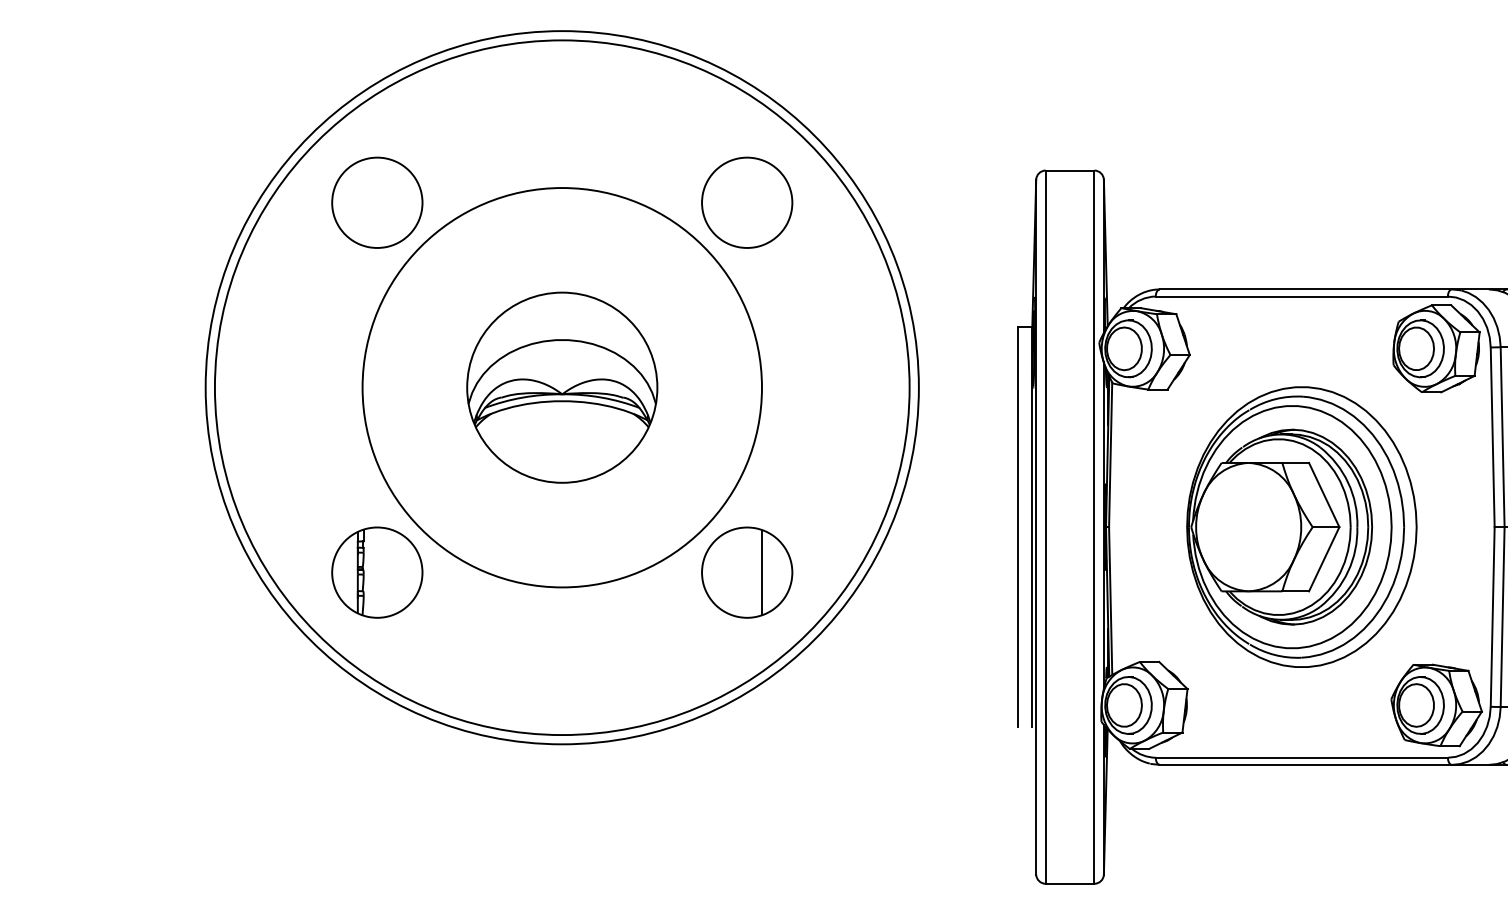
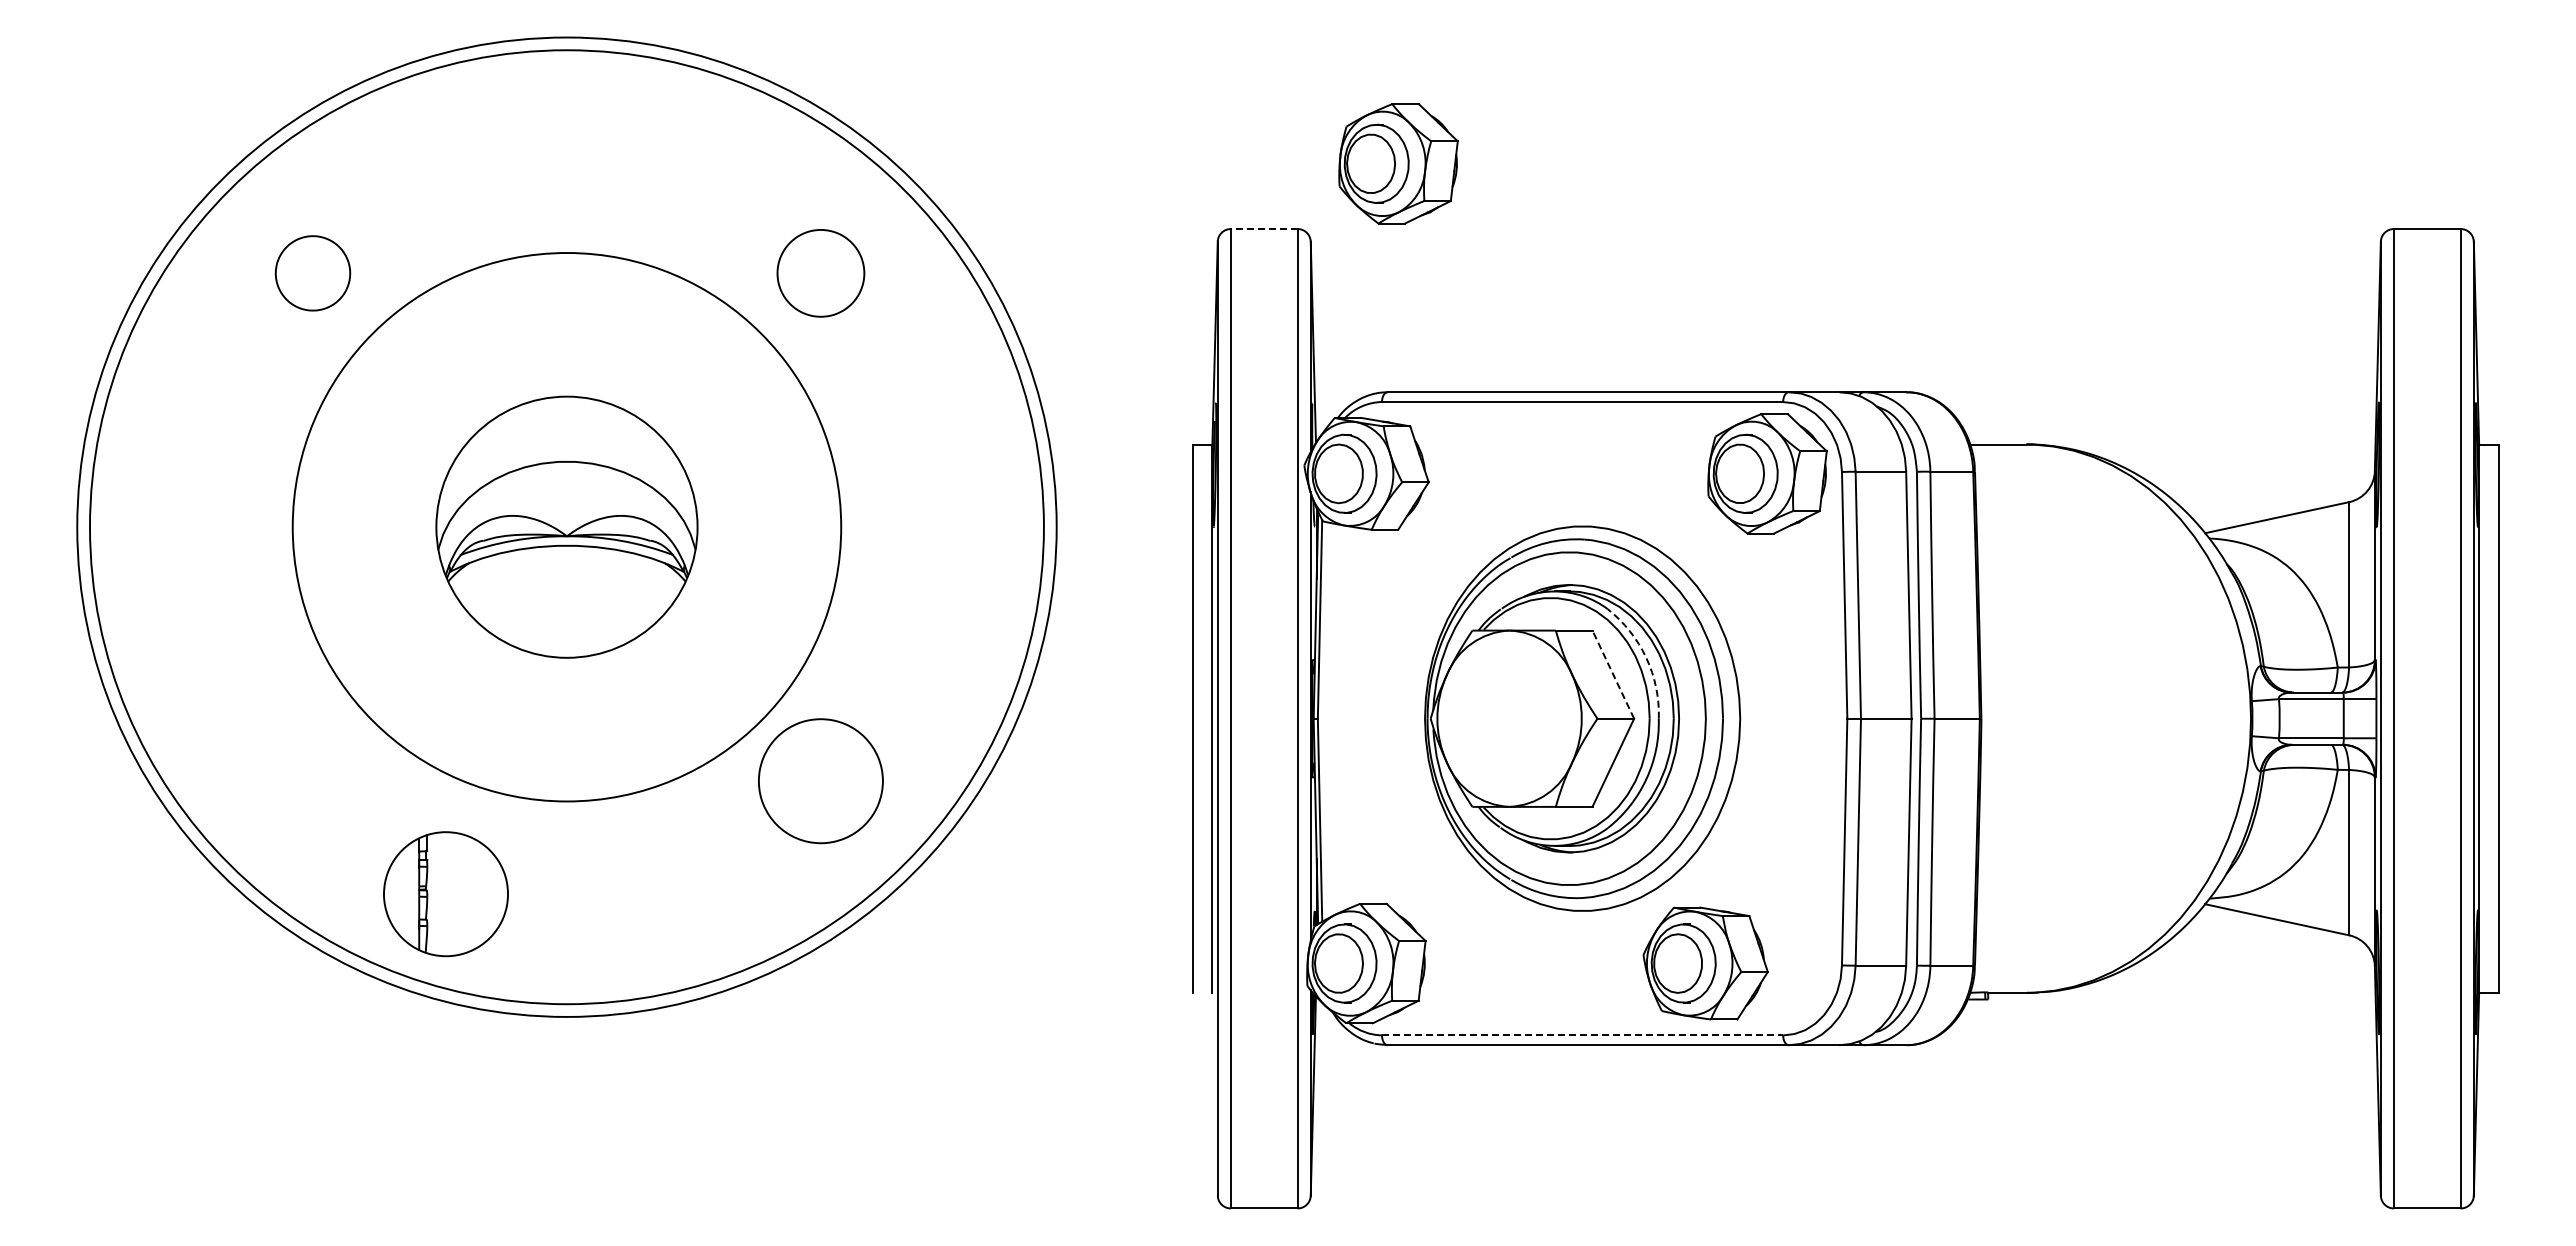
part: (1167, 122) -> (1398, 163), added
line: (1069, 170) -> (1263, 229), solid -> dashed
part: (376, 202) -> (312, 273), size x0.6
part: (746, 202) -> (820, 273), size x0.7
arc: (1348, 482) -> (1646, 657), solid -> dashed
line: (1324, 494) -> (1613, 674), solid -> dashed
part: (376, 572) -> (445, 894), moved
line: (762, 572) -> (841, 780), removed
part: (1436, 705) -> (1705, 963), moved
line: (1301, 757) -> (1582, 1035), solid -> dashed

